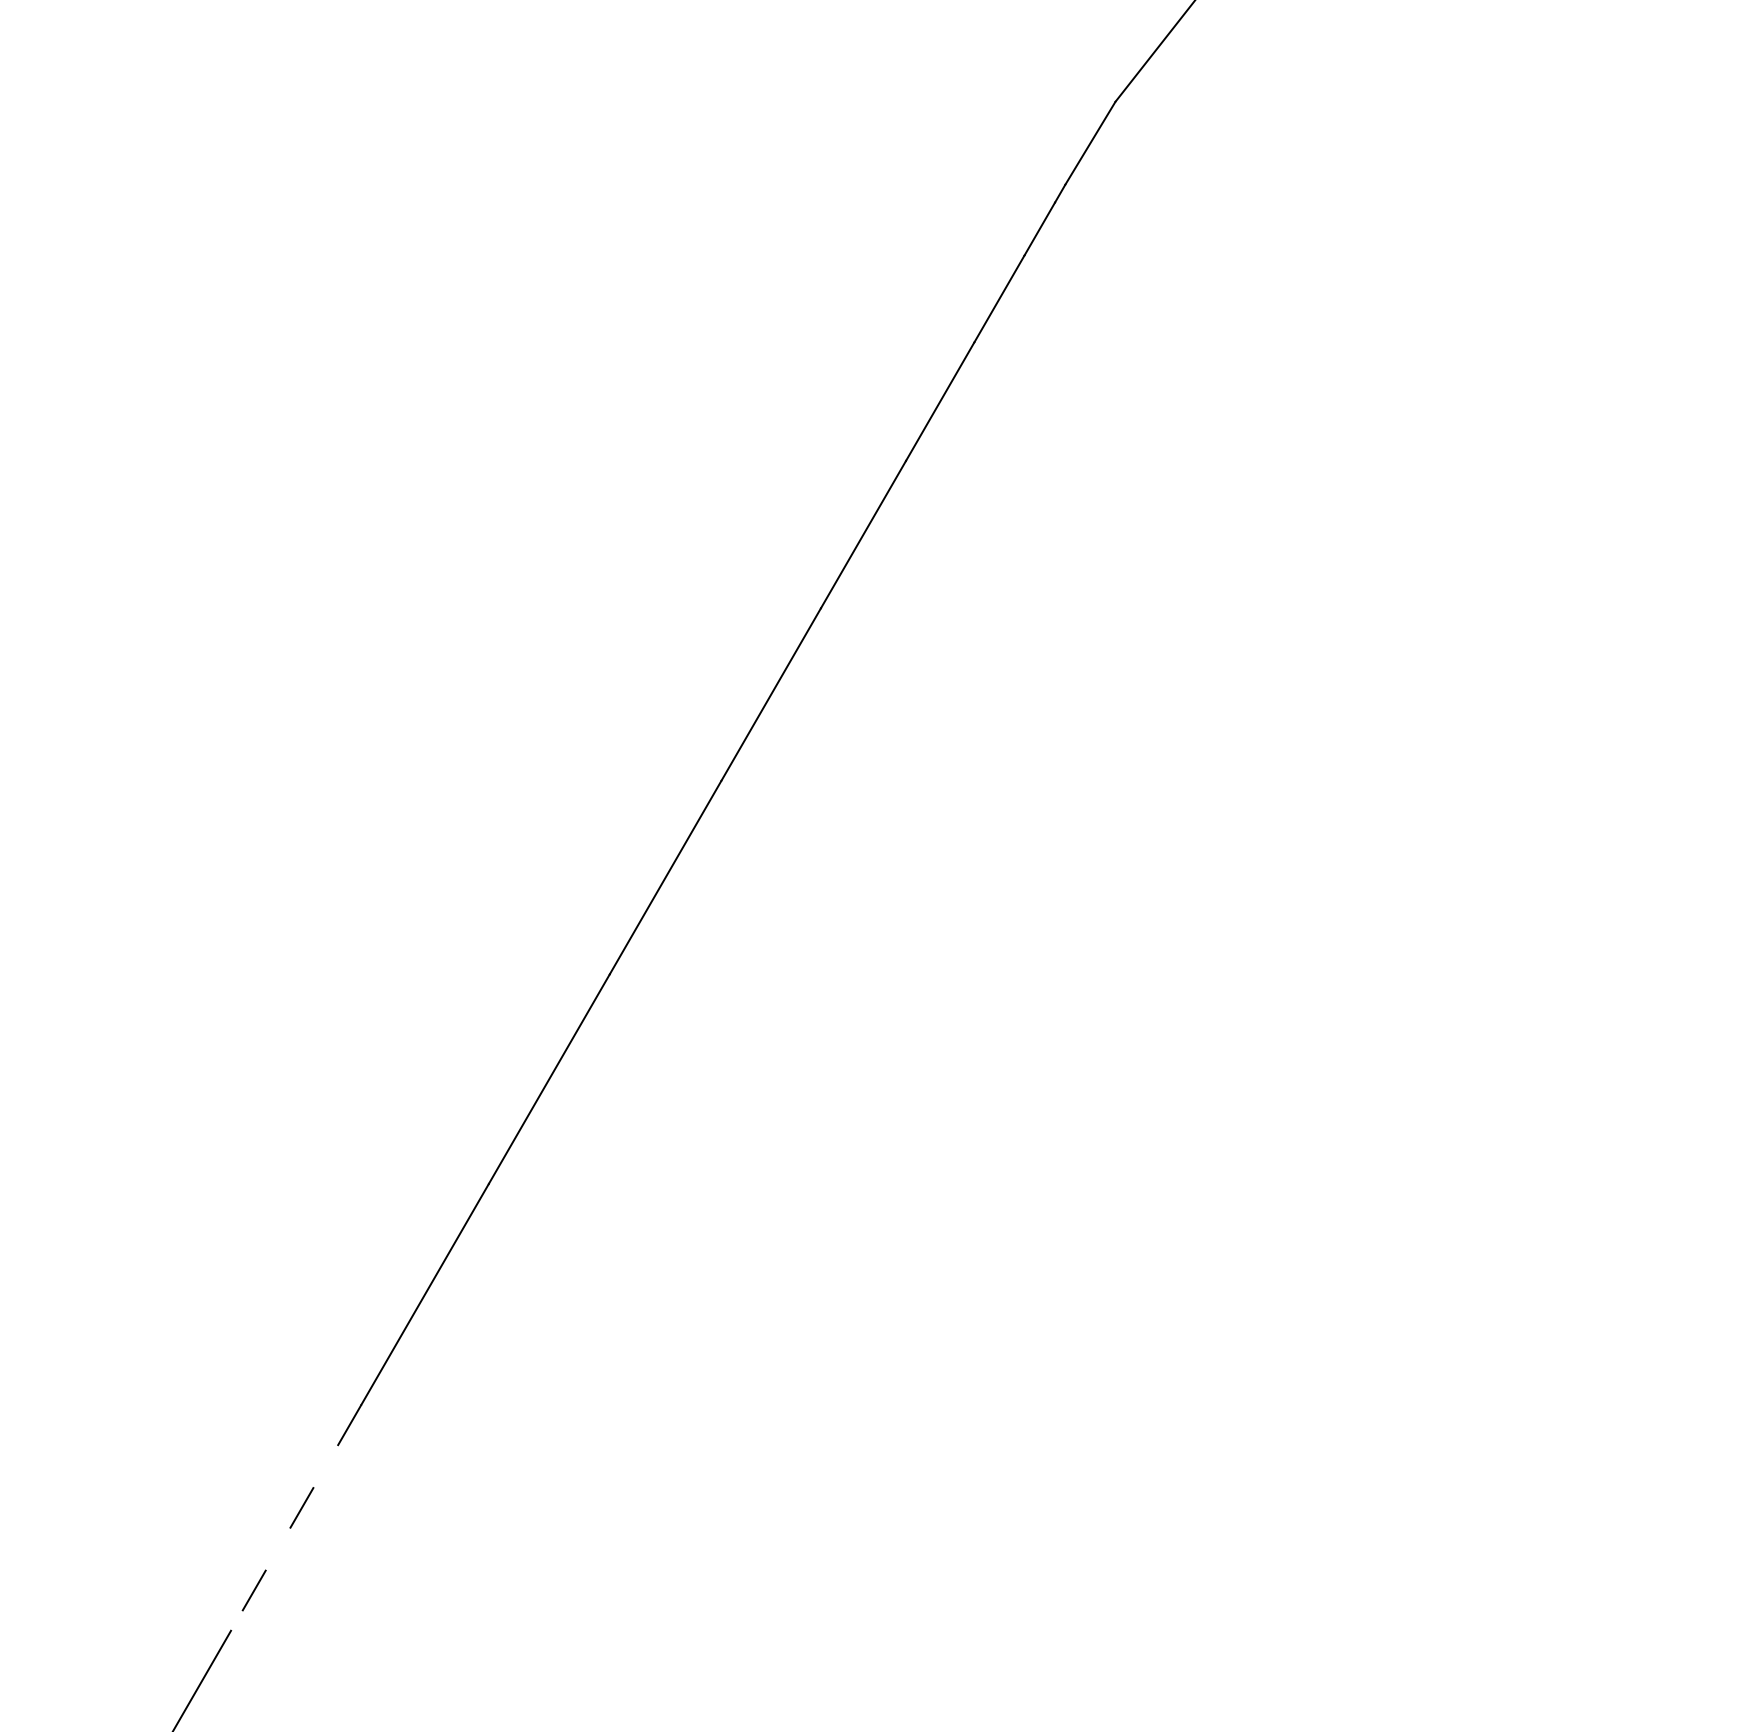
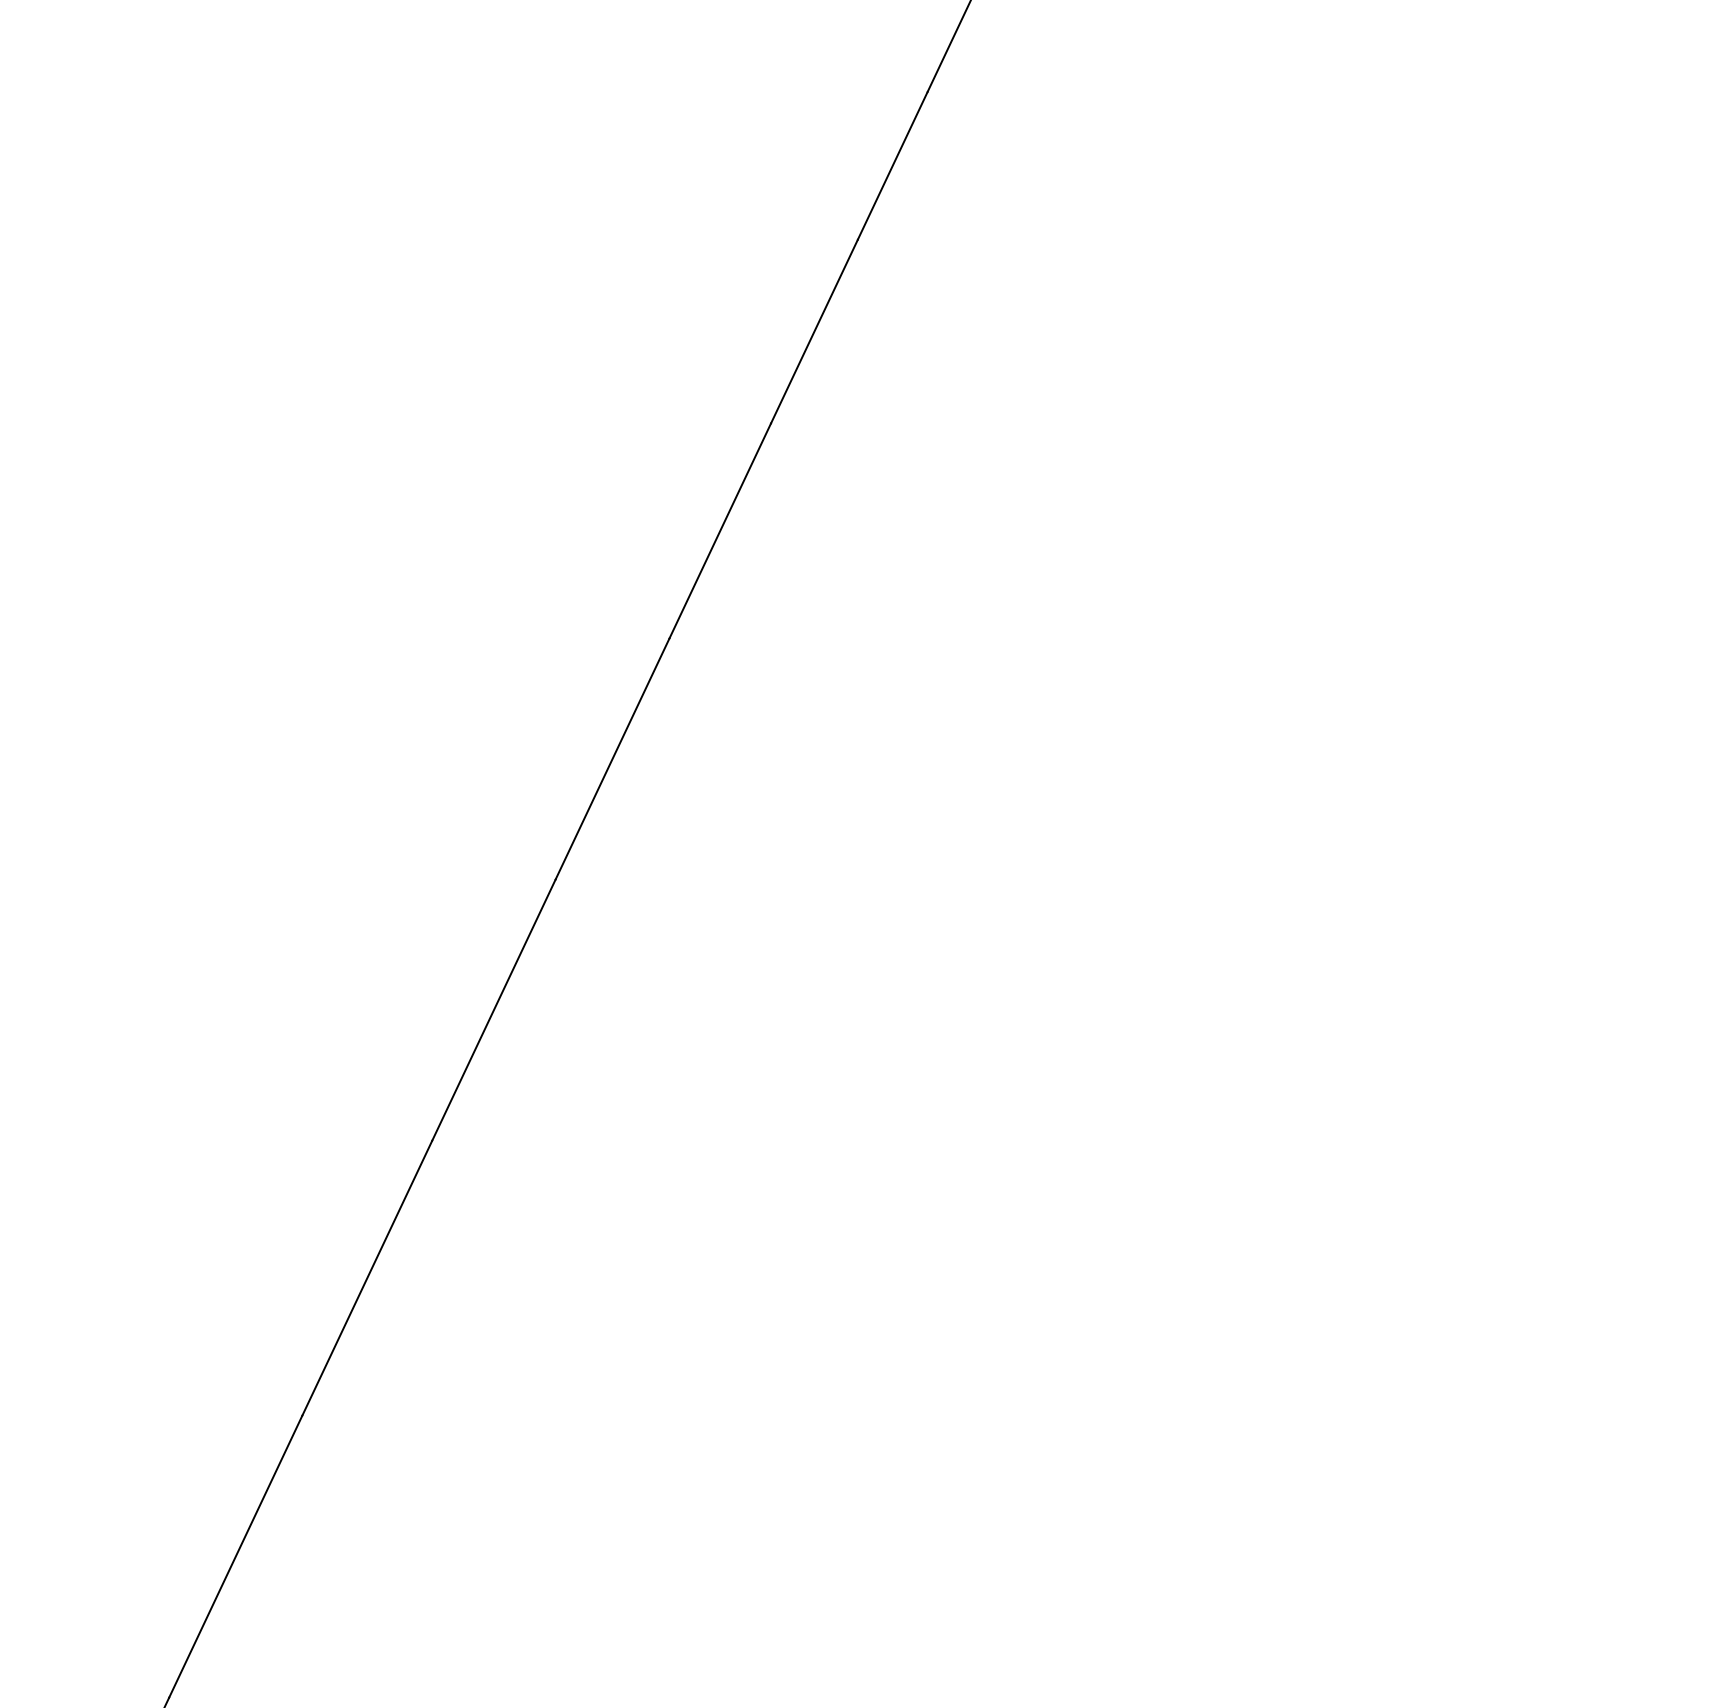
line: (296, 1517) -> (235, 1556), dashed -> solid

